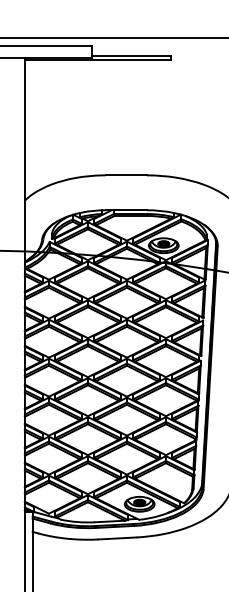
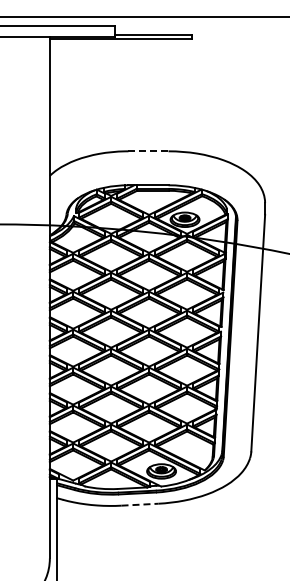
line: (126, 175) -> (148, 151), solid -> dashed
line: (118, 538) -> (140, 504), solid -> dashed

